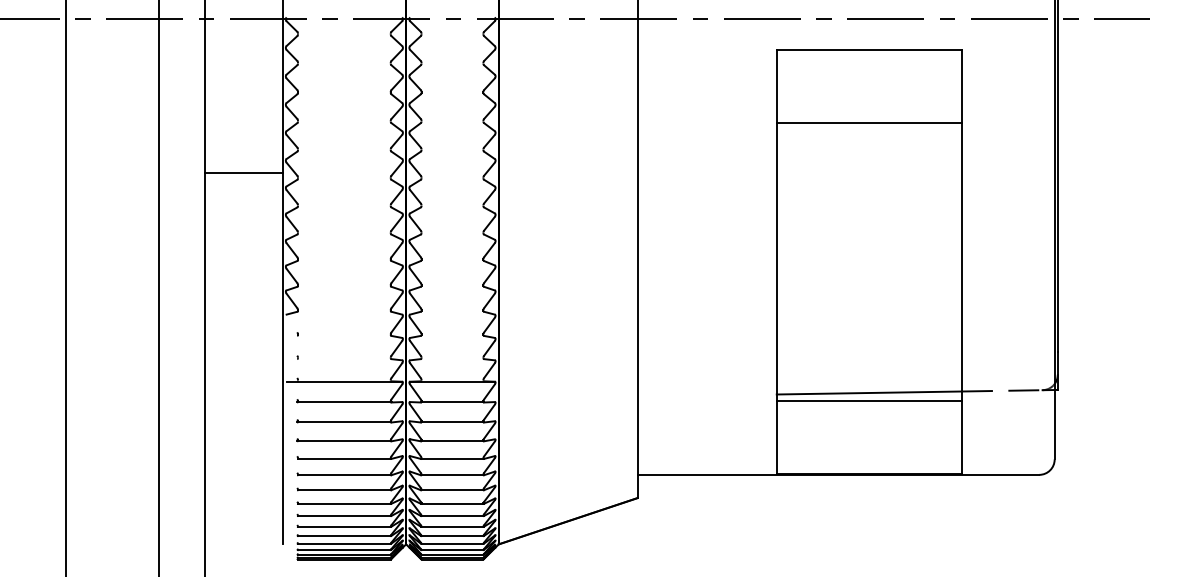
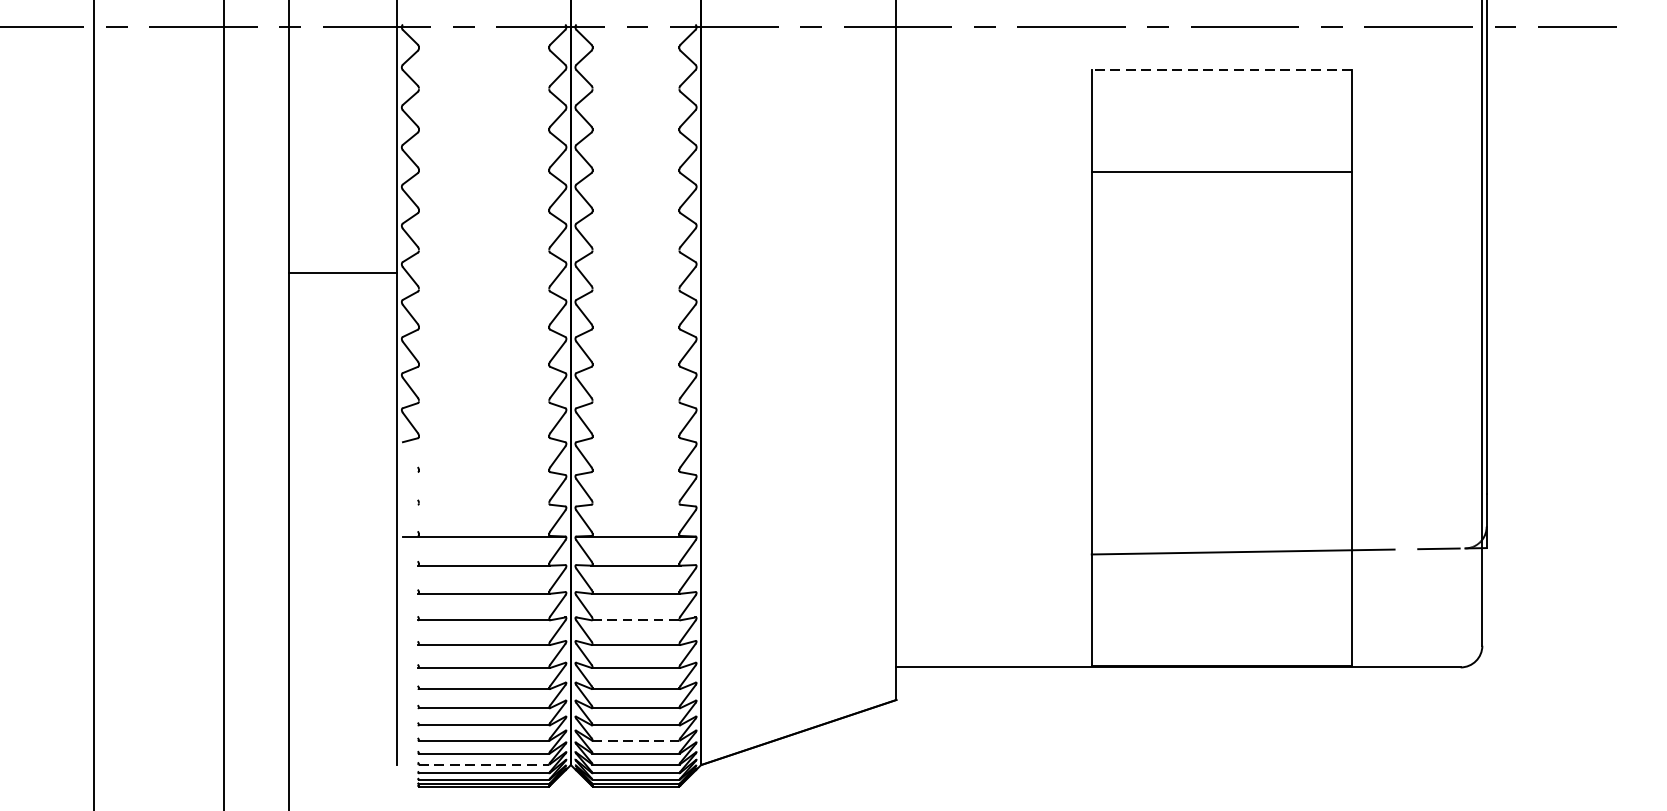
line: (869, 49) -> (1222, 69), solid -> dashed
line: (243, 173) -> (342, 273), moved
line: (869, 400) -> (1222, 562), removed
line: (452, 441) -> (636, 620), solid -> dashed
line: (452, 526) -> (636, 739), solid -> dashed
line: (344, 543) -> (484, 763), solid -> dashed

